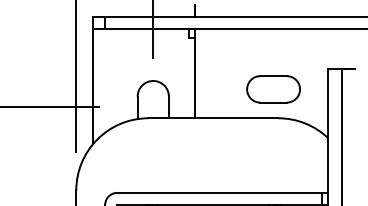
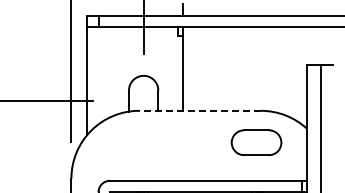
part: (273, 89) -> (256, 142), moved
line: (213, 117) -> (200, 110), solid -> dashed

